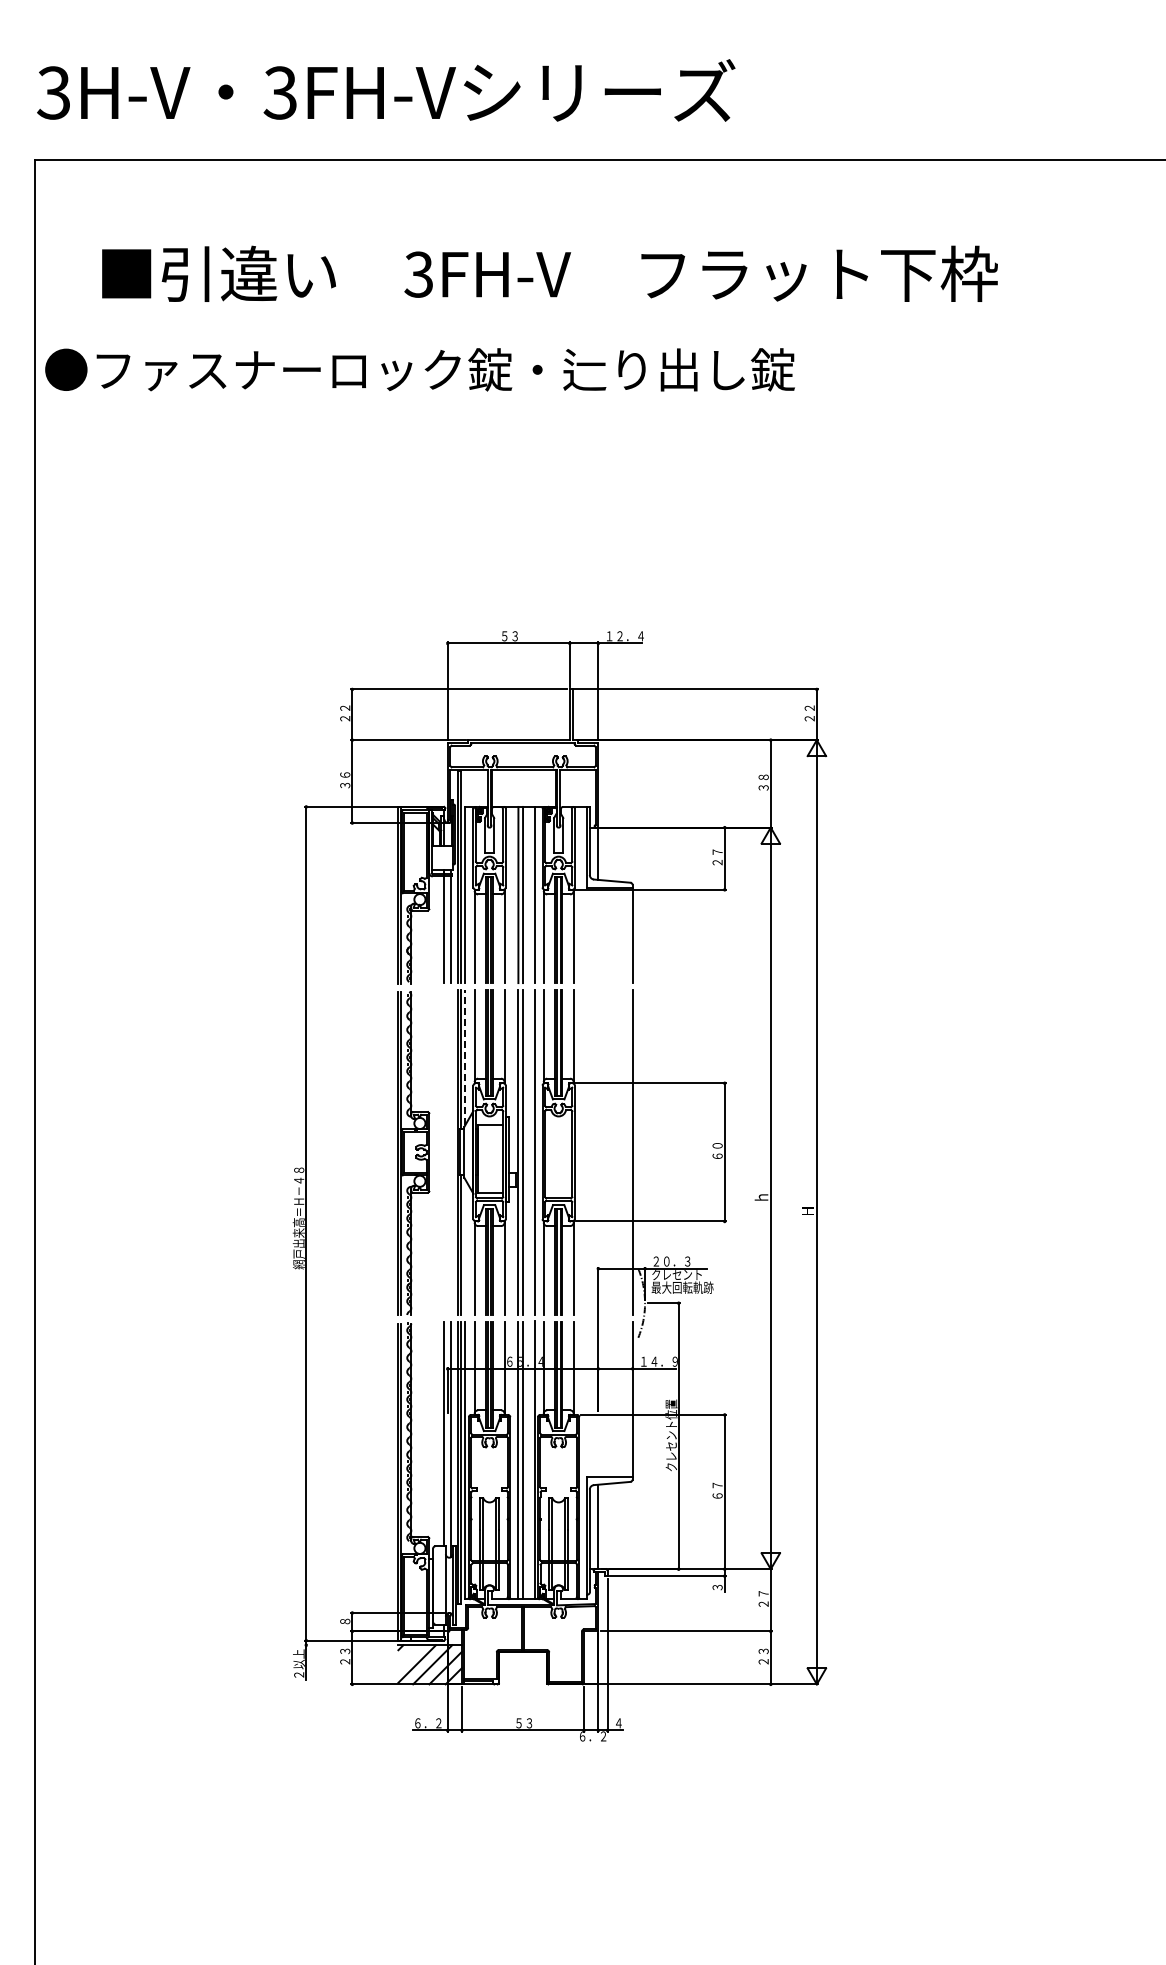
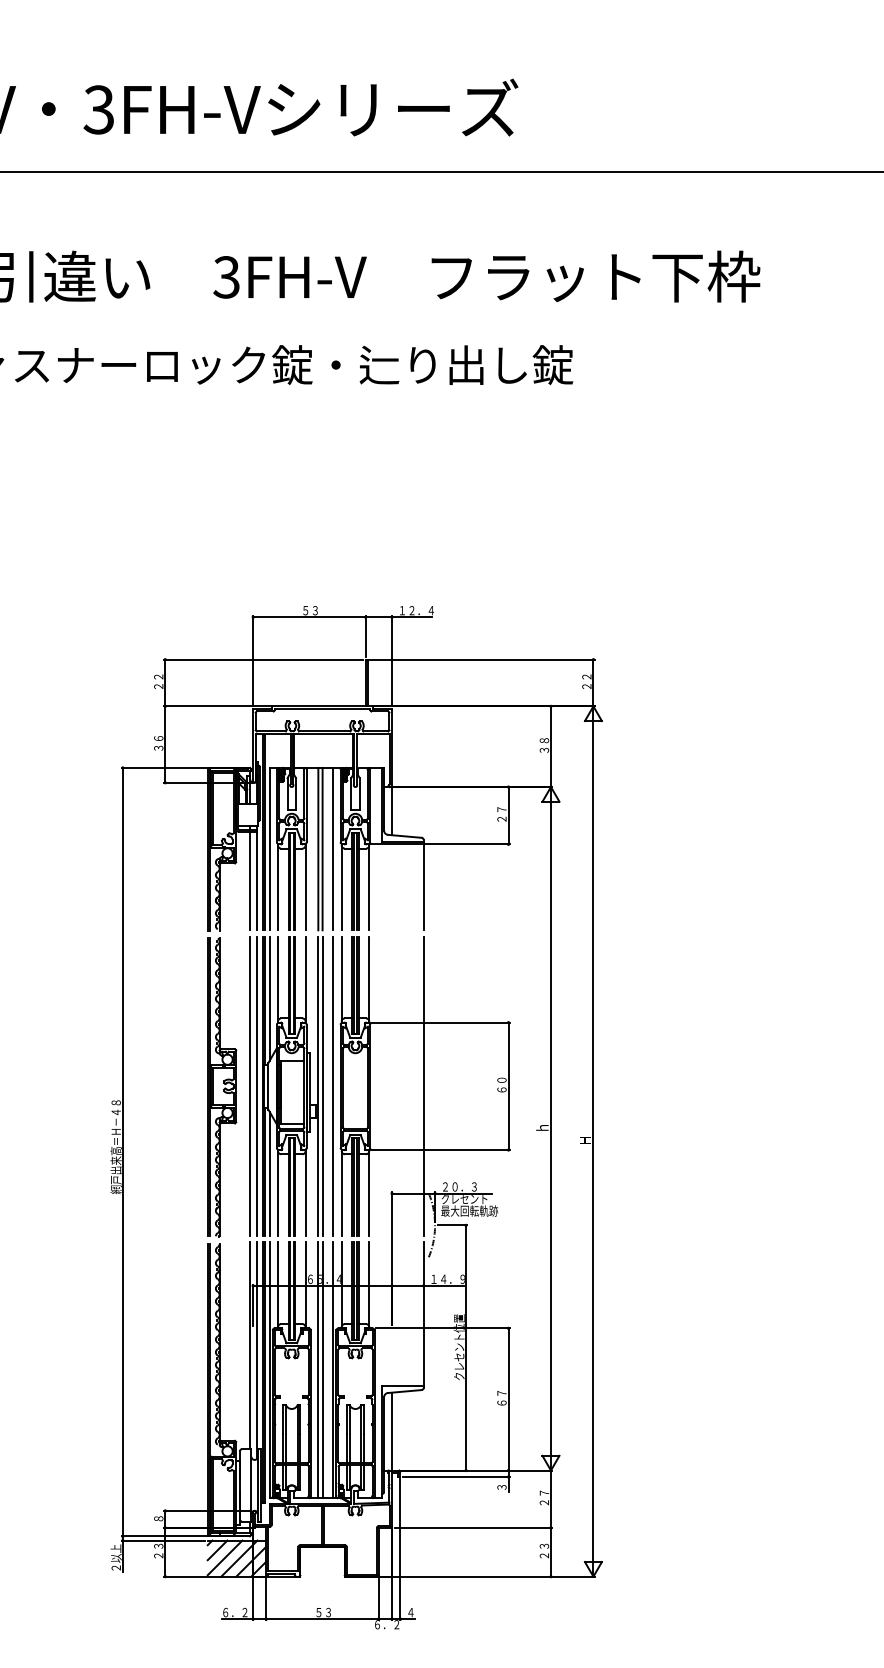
line: (465, 1057) -> (269, 998), dashed -> solid
line: (444, 1152) -> (250, 1086), added
line: (451, 1152) -> (256, 1086), added
line: (465, 1246) -> (269, 1173), added
line: (349, 1645) -> (162, 1540), added
line: (408, 1655) -> (217, 1550), added

